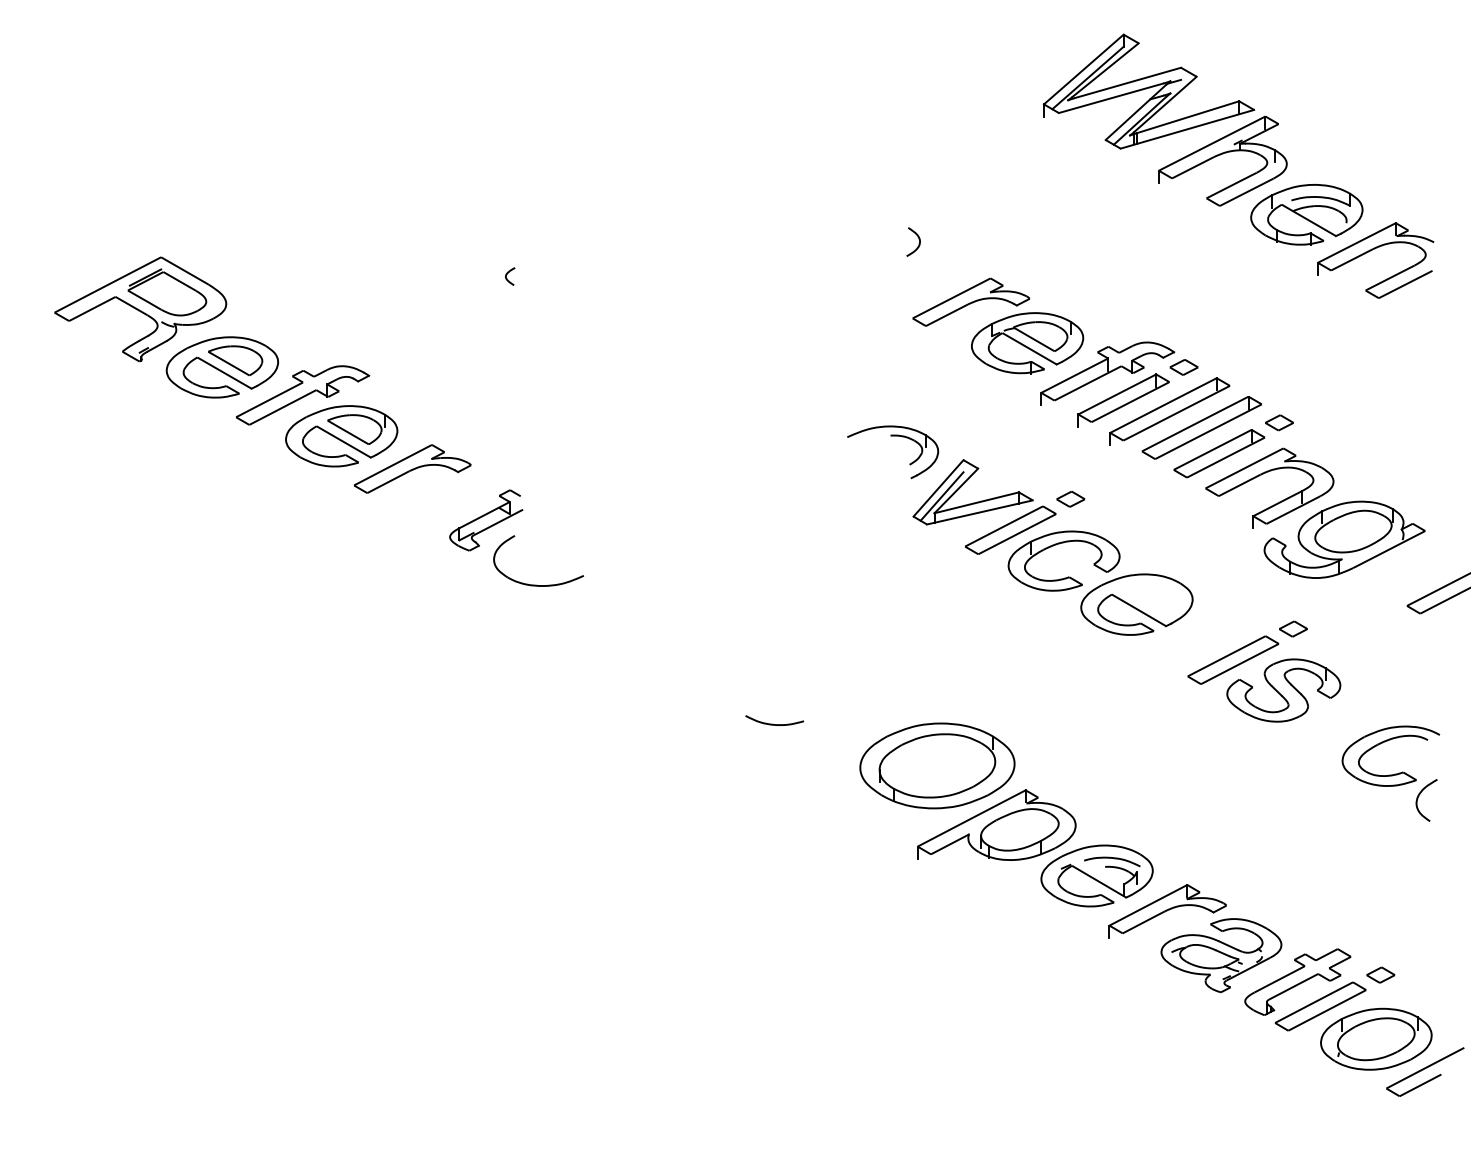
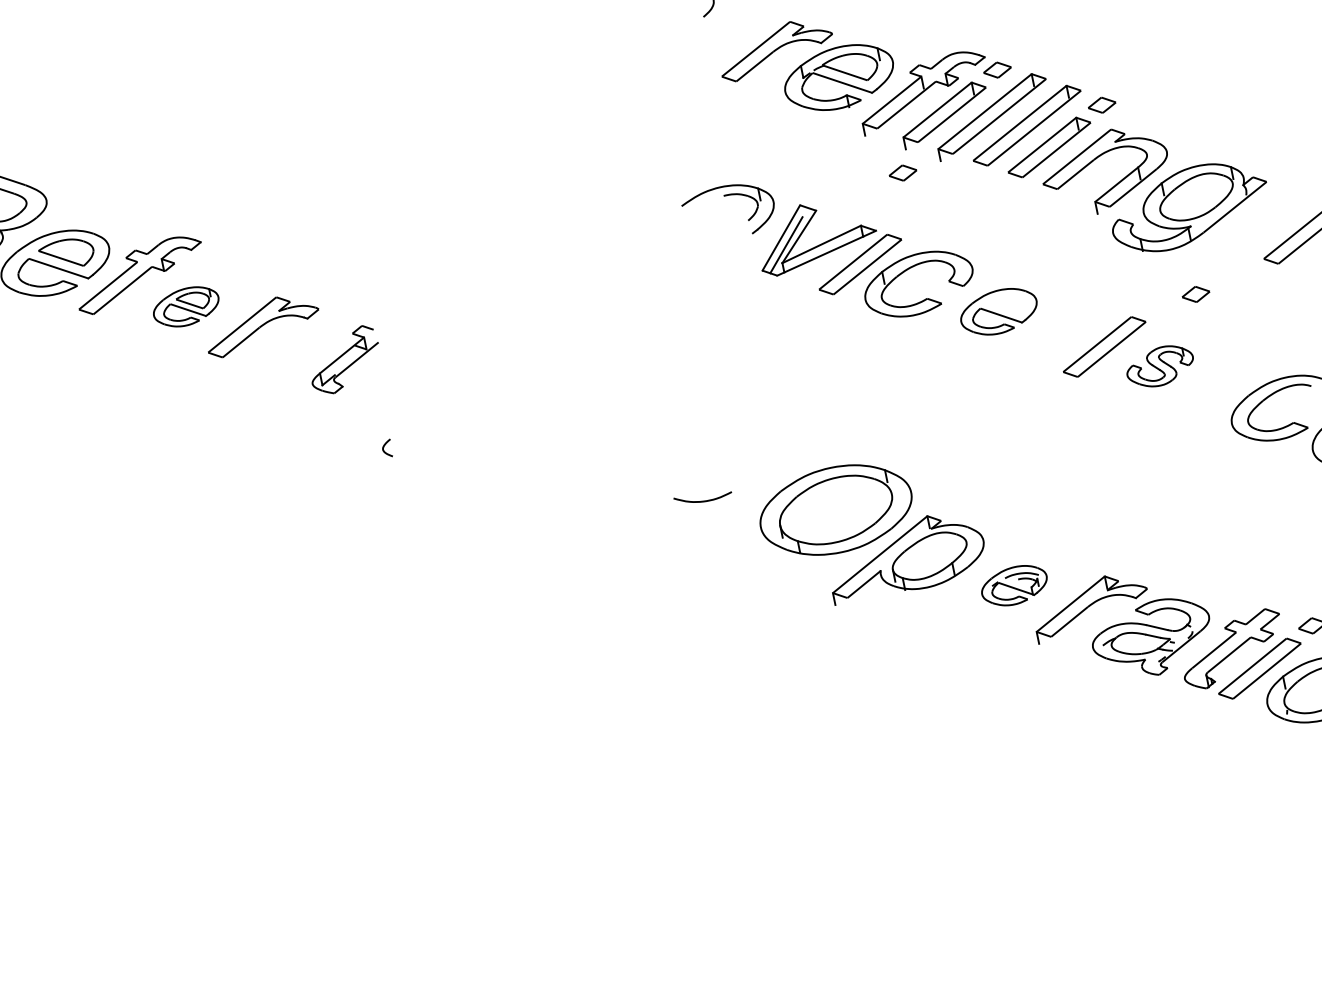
curve: (508, 273) -> (385, 446), moved
part: (341, 436) -> (186, 307), size x0.6
part: (1070, 499) -> (902, 173), moved
part: (536, 584) -> (406, 412), removed
part: (1136, 604) -> (998, 311), size x0.7
part: (1293, 628) -> (1195, 293), moved
part: (1283, 690) -> (1159, 366), size x0.6
curve: (773, 723) -> (702, 500), moved
part: (1096, 875) -> (1013, 585), size x0.6

